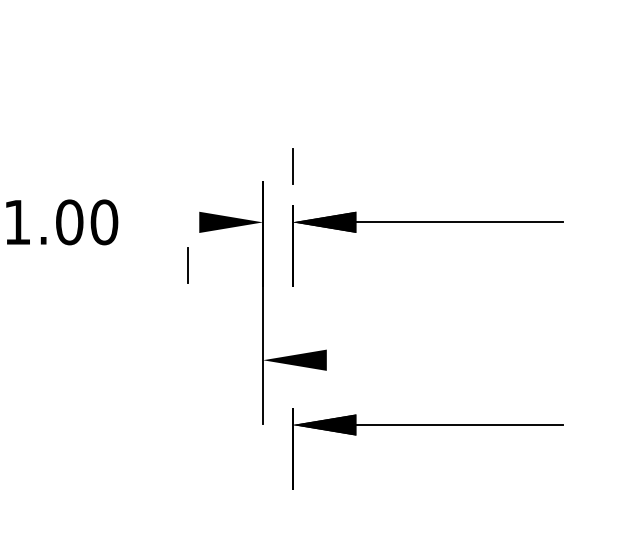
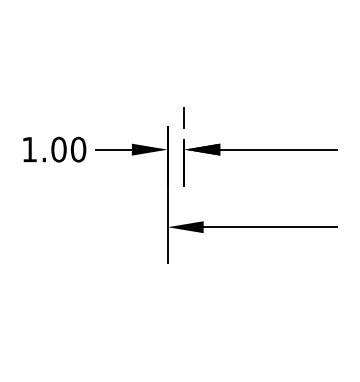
line: (166, 222) -> (113, 149), added
line: (186, 264) -> (124, 173), removed
line: (443, 360) -> (269, 227), added
part: (427, 426) -> (260, 264), removed

